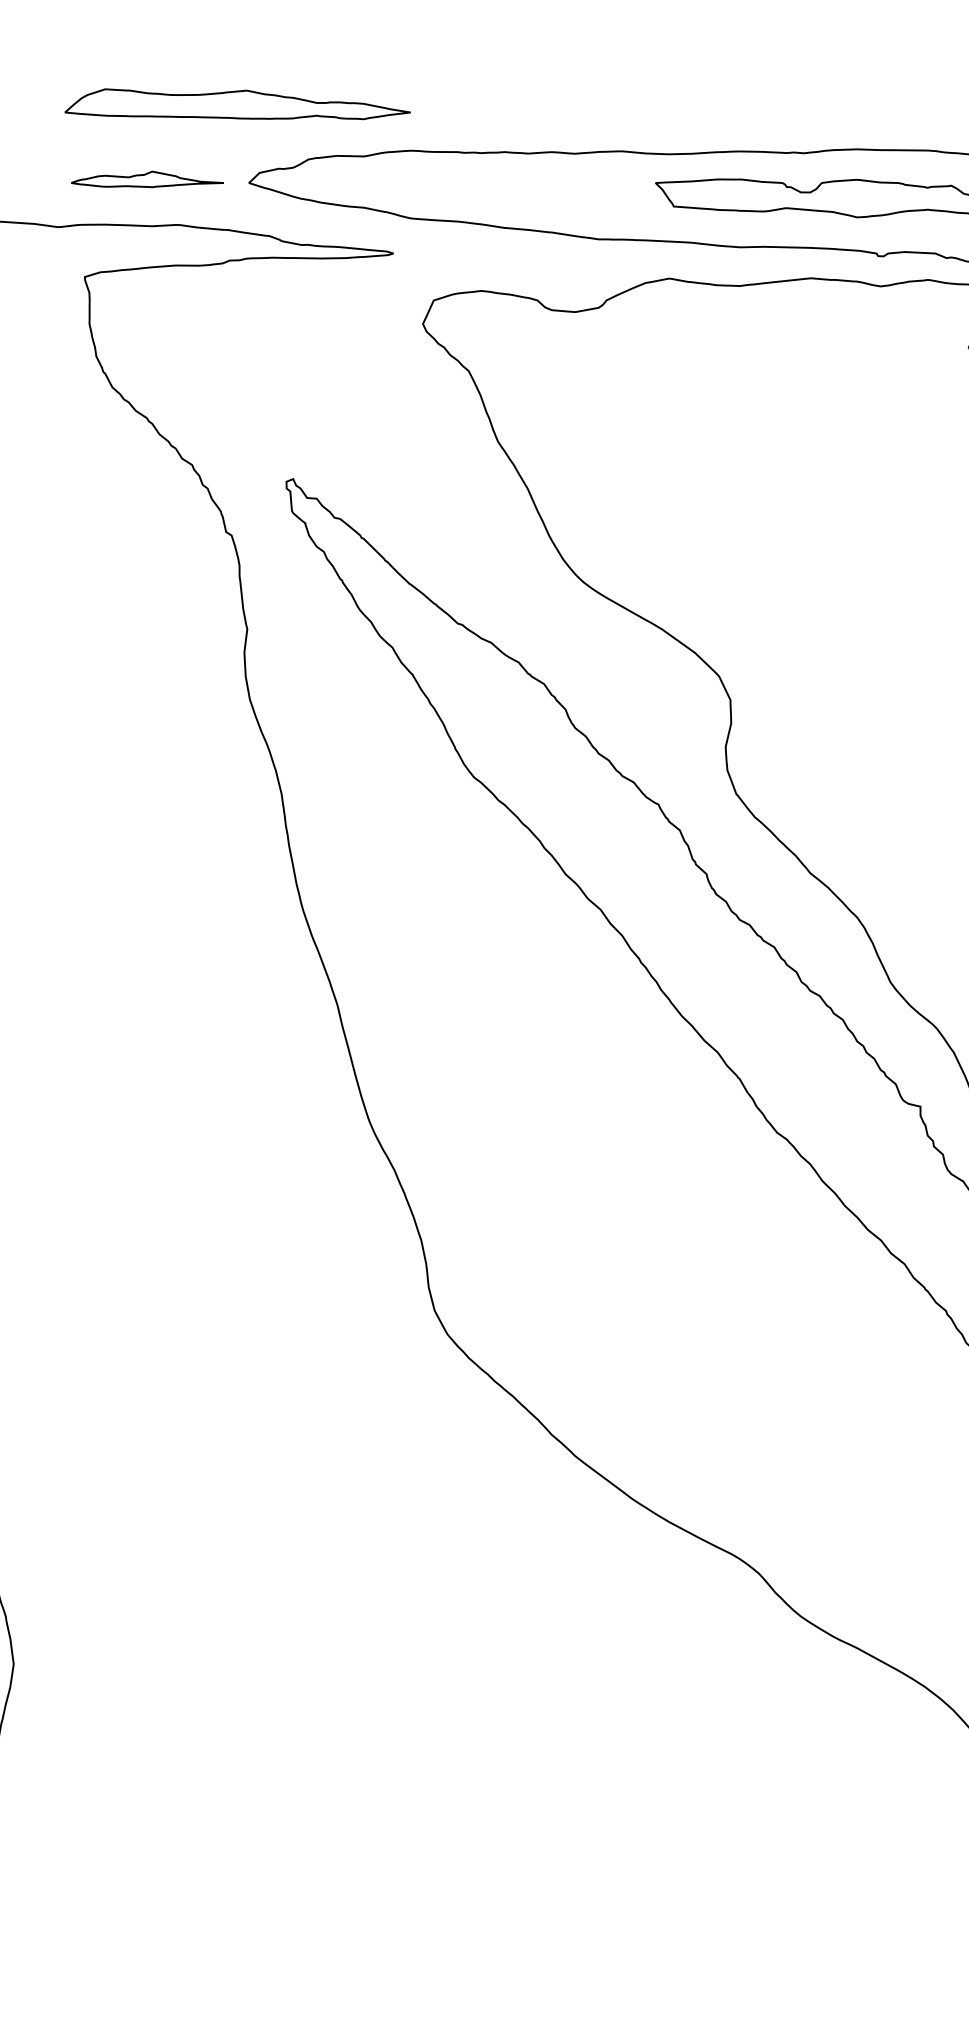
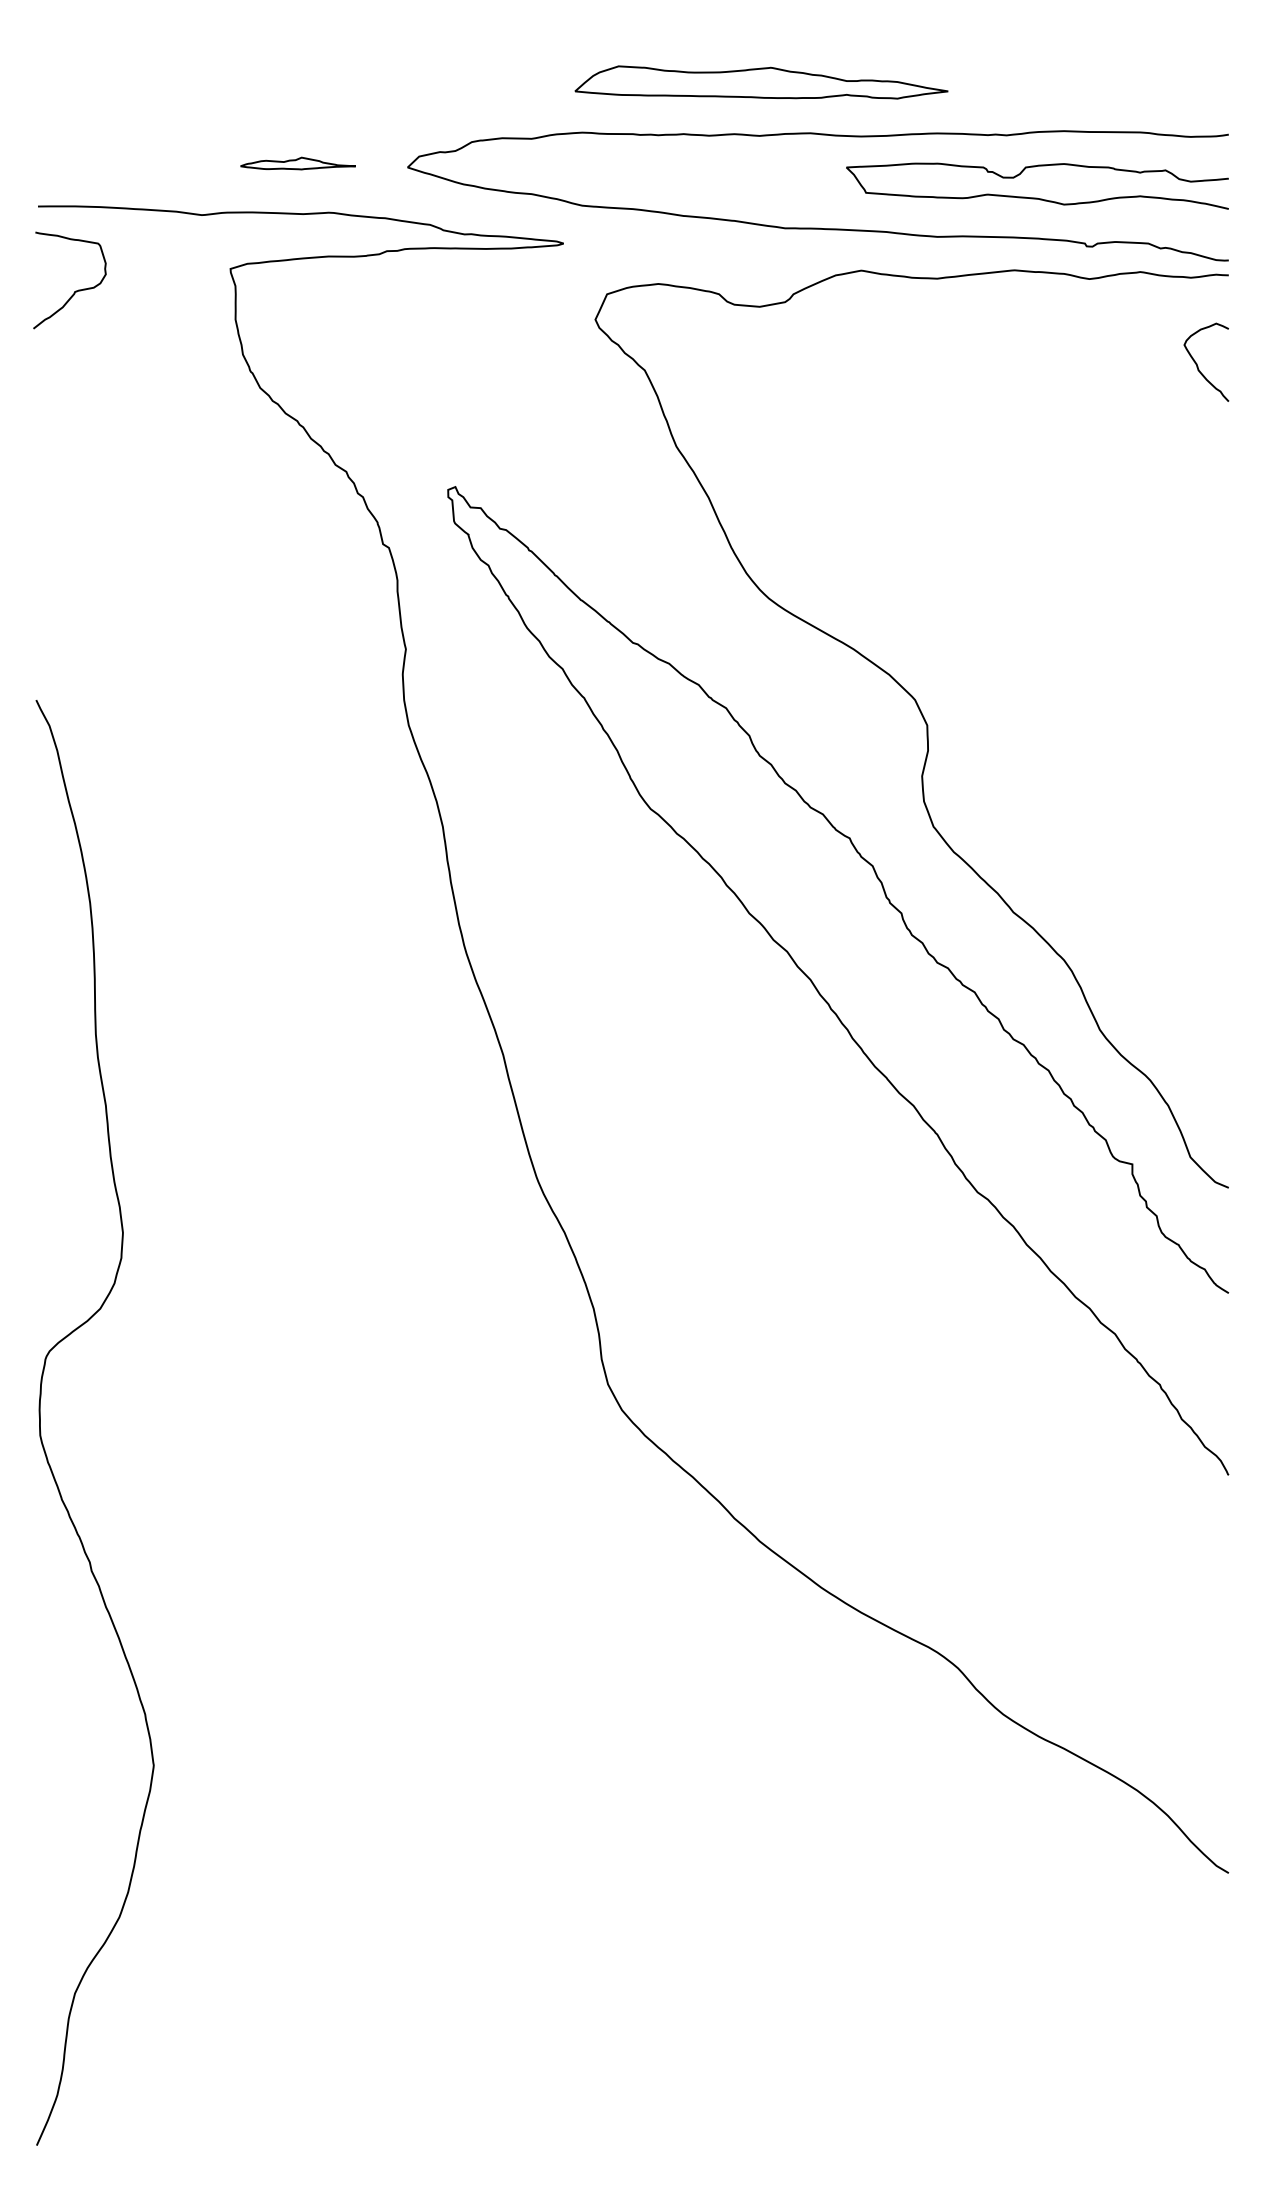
part: (237, 104) -> (761, 82), moved
part: (146, 179) -> (297, 163), size x0.7

